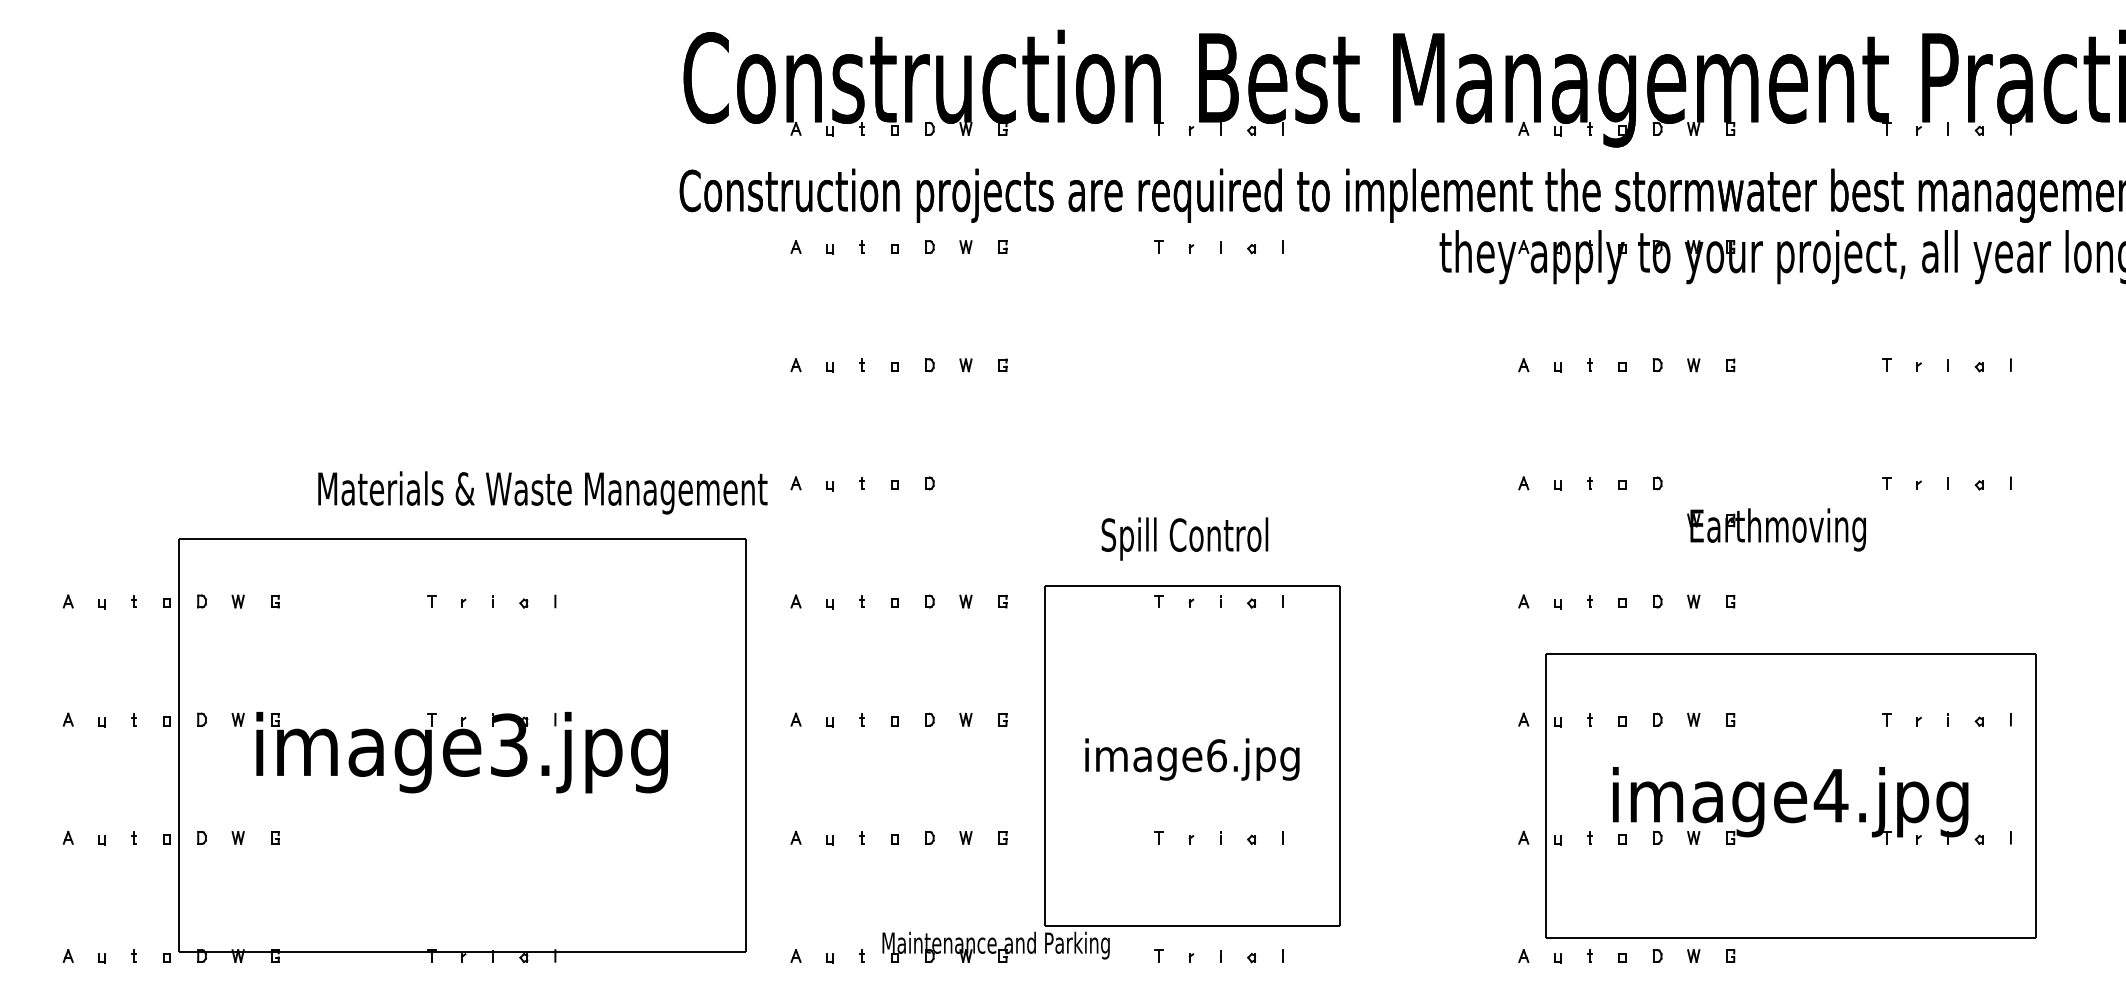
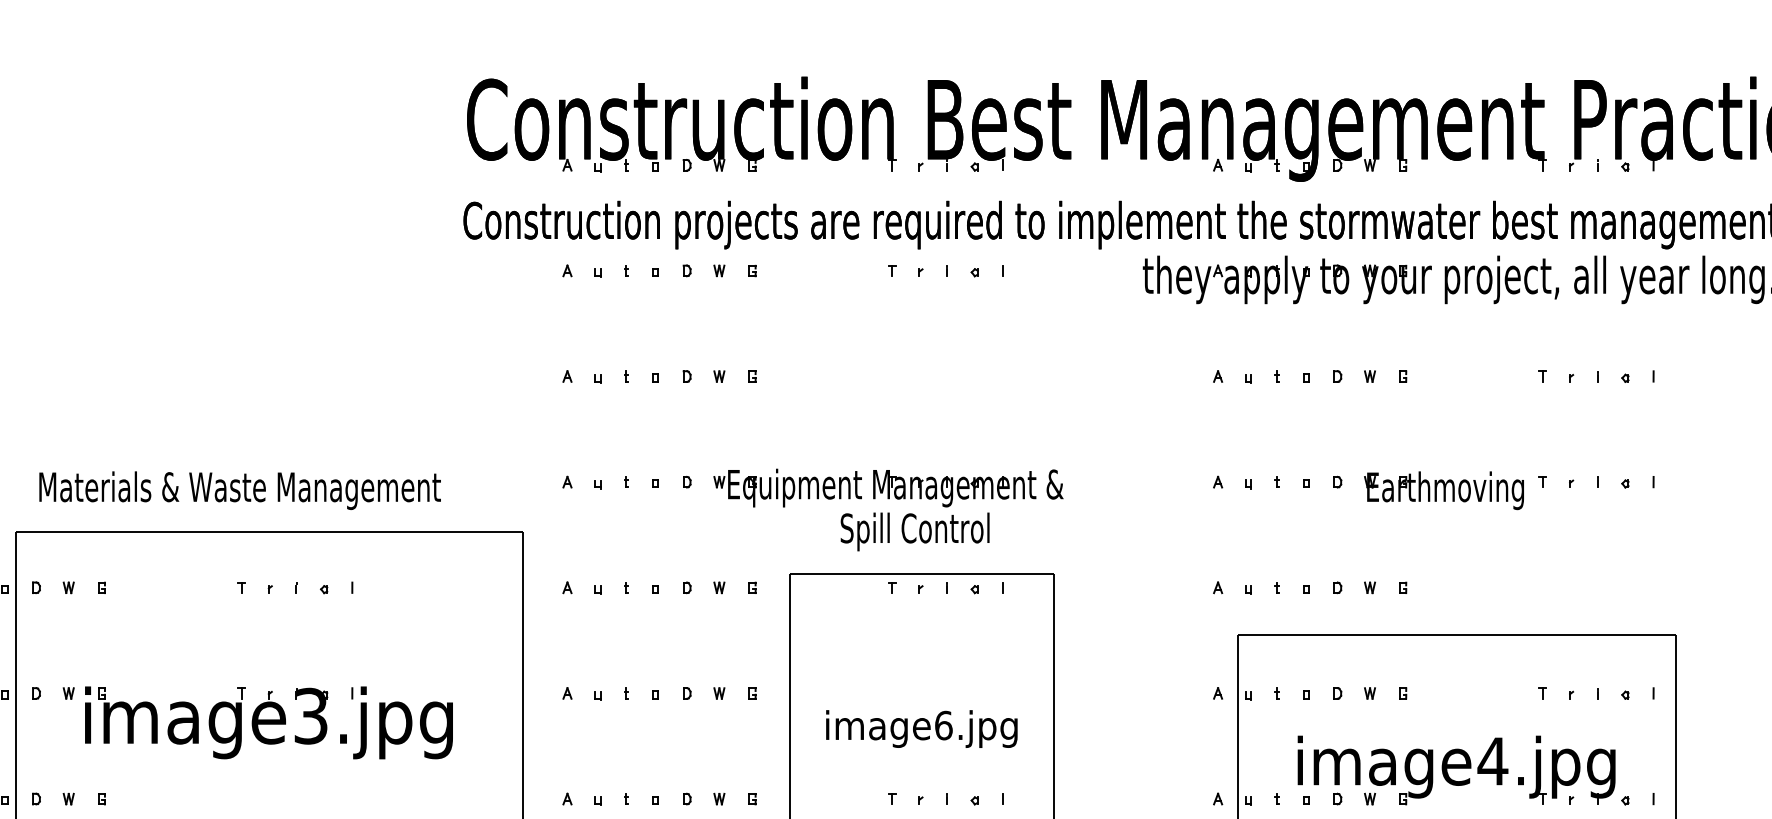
part: (1154, 489) -> (887, 487), added
text: (542, 492) -> (239, 490), moved
part: (1776, 529) -> (1444, 490), moved

